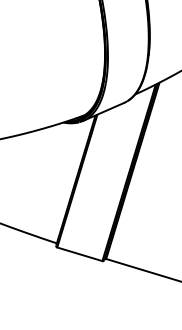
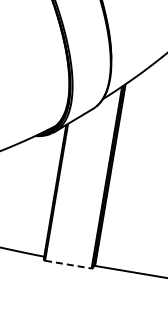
line: (79, 254) -> (68, 264), solid -> dashed

